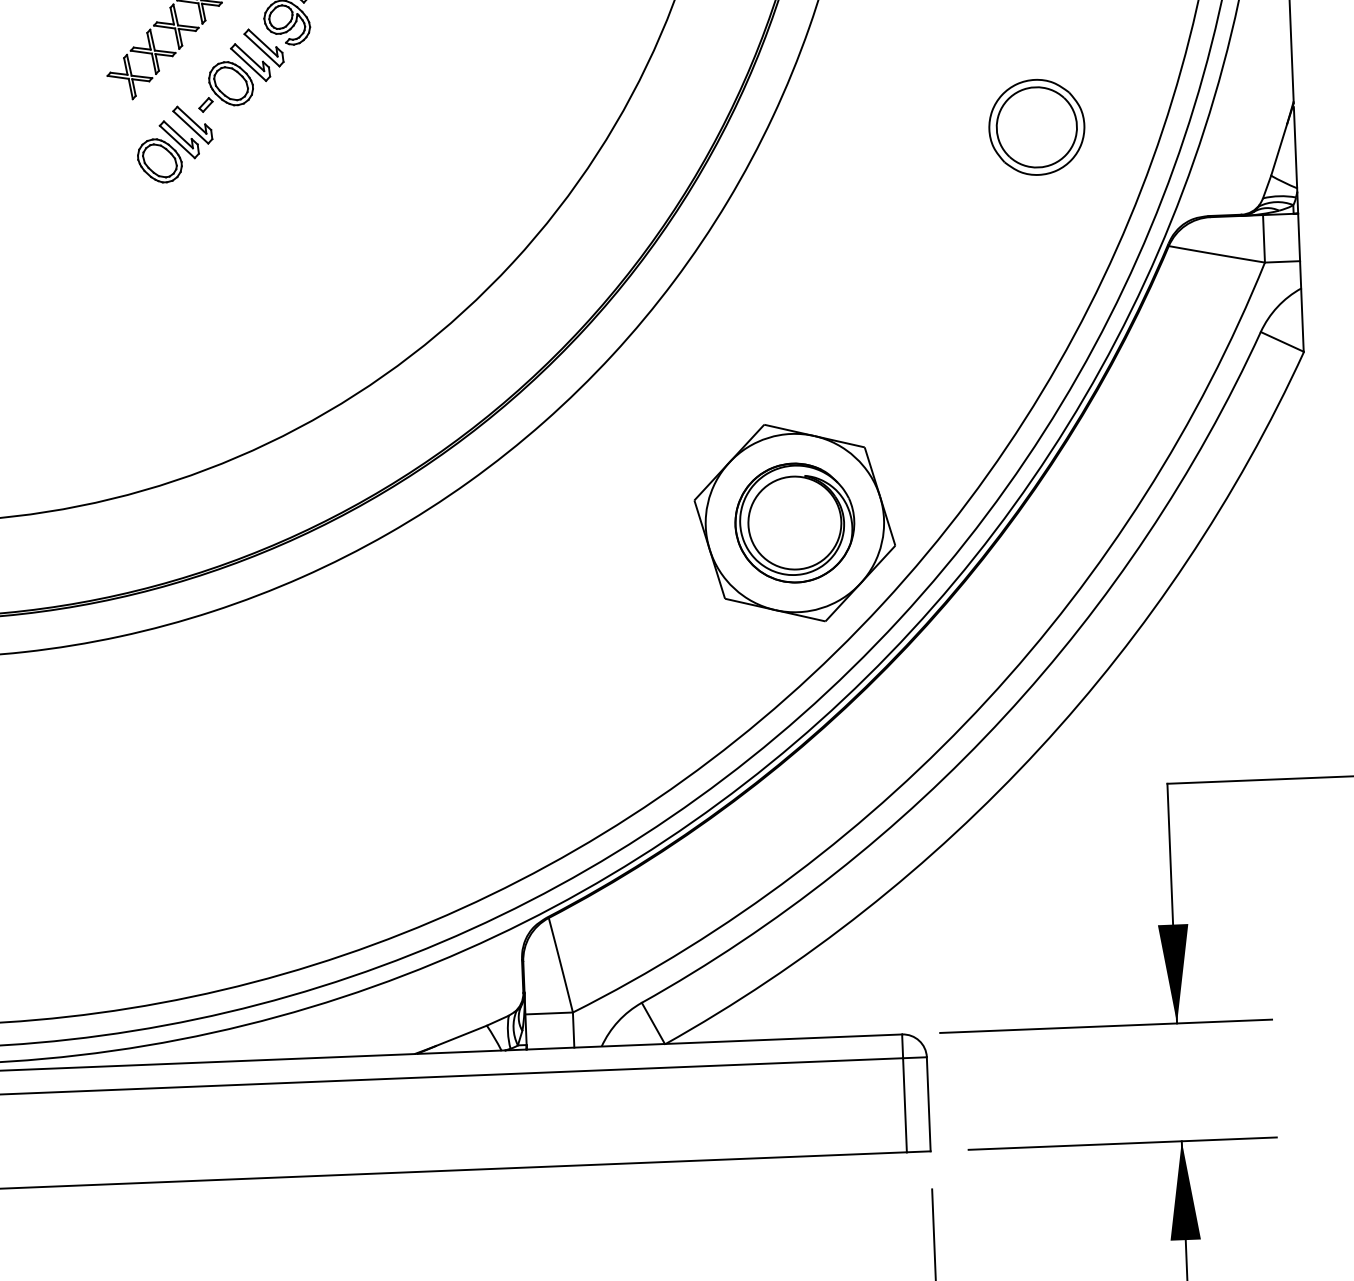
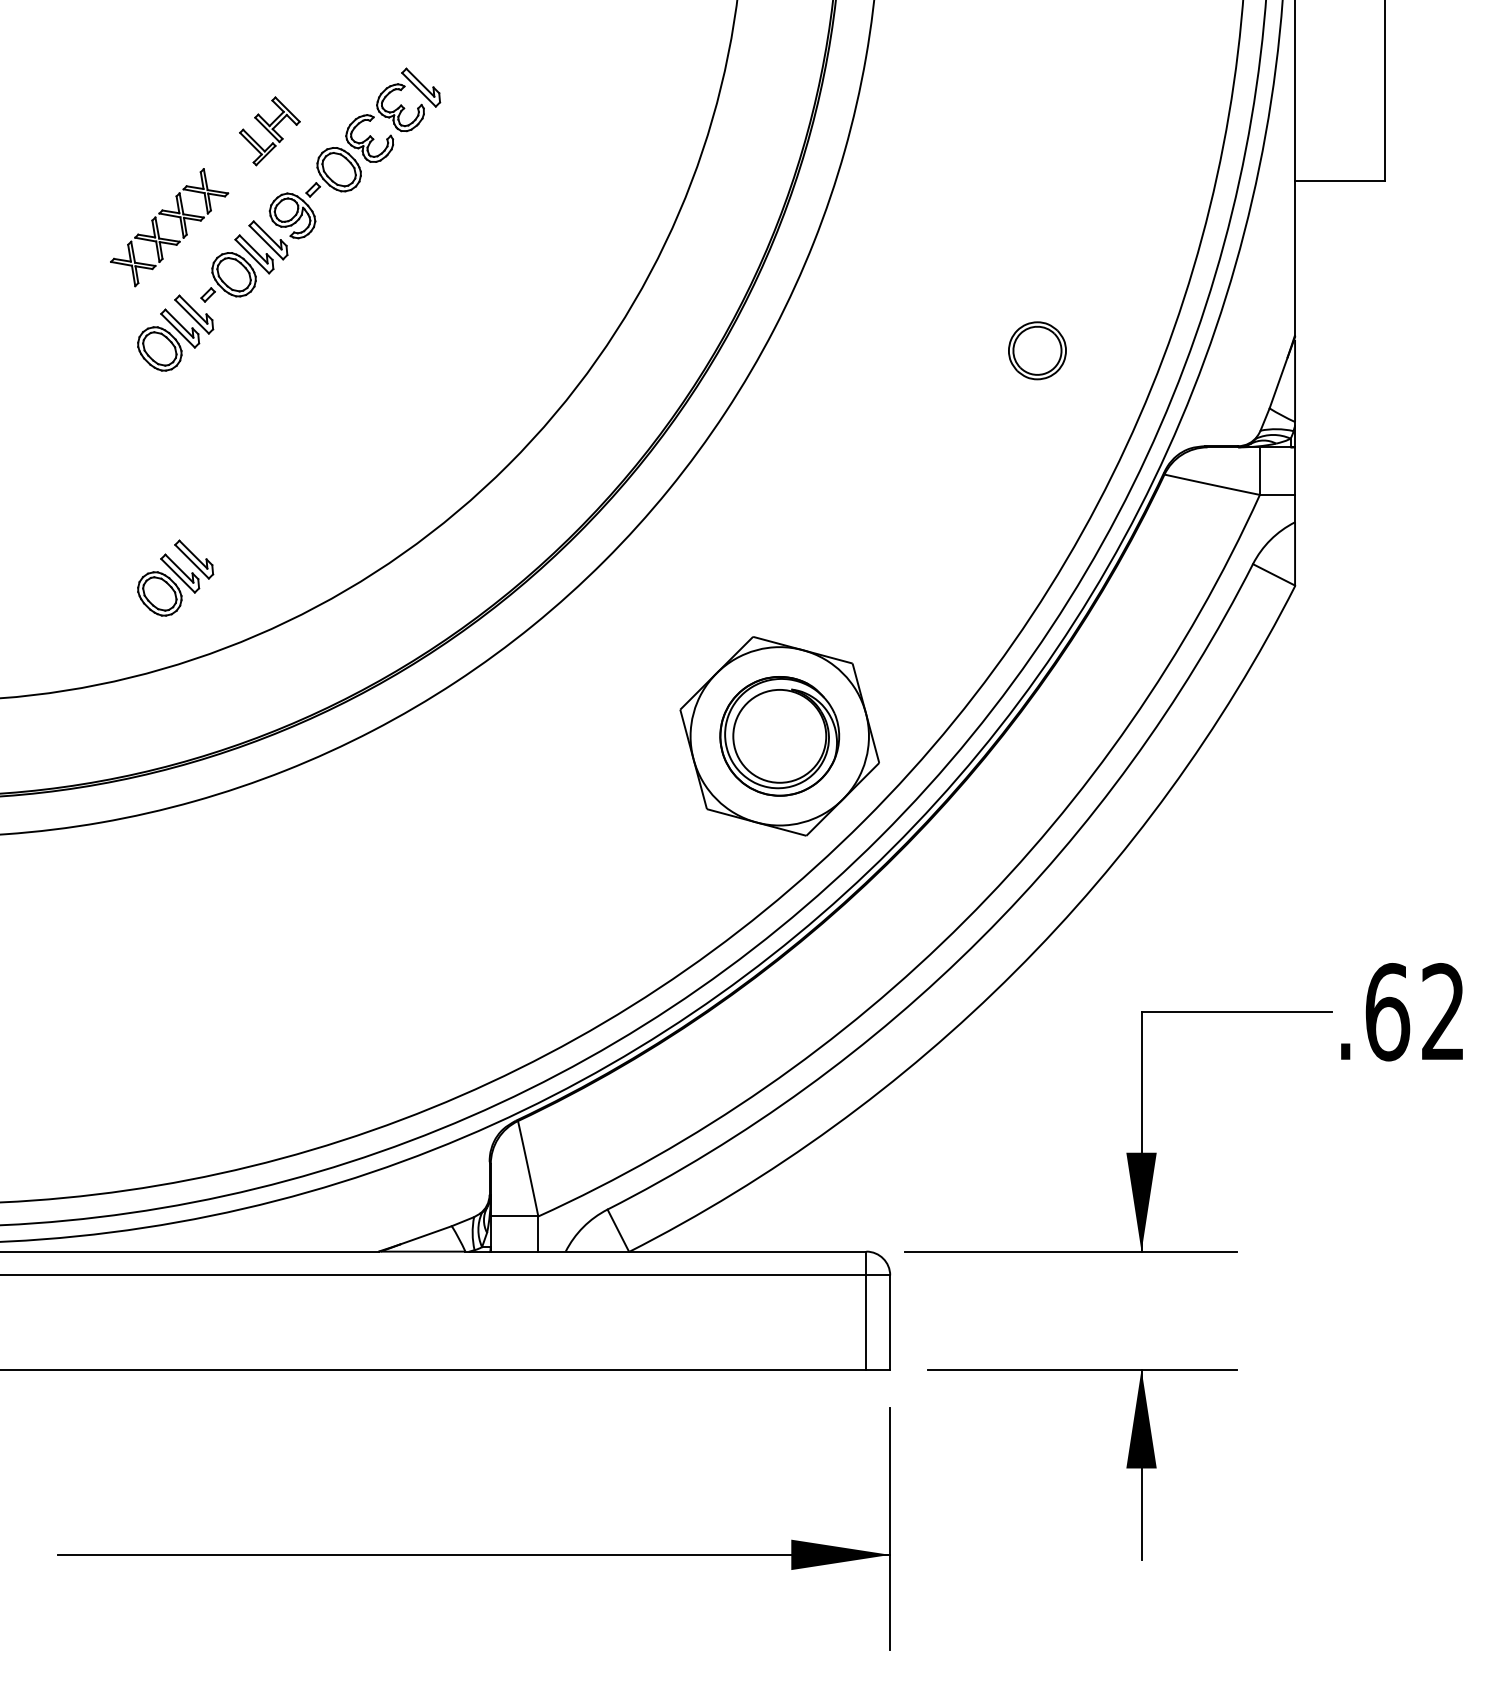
part: (1036, 127) -> (1037, 350), size x0.6
part: (184, 388) -> (175, 577), added

